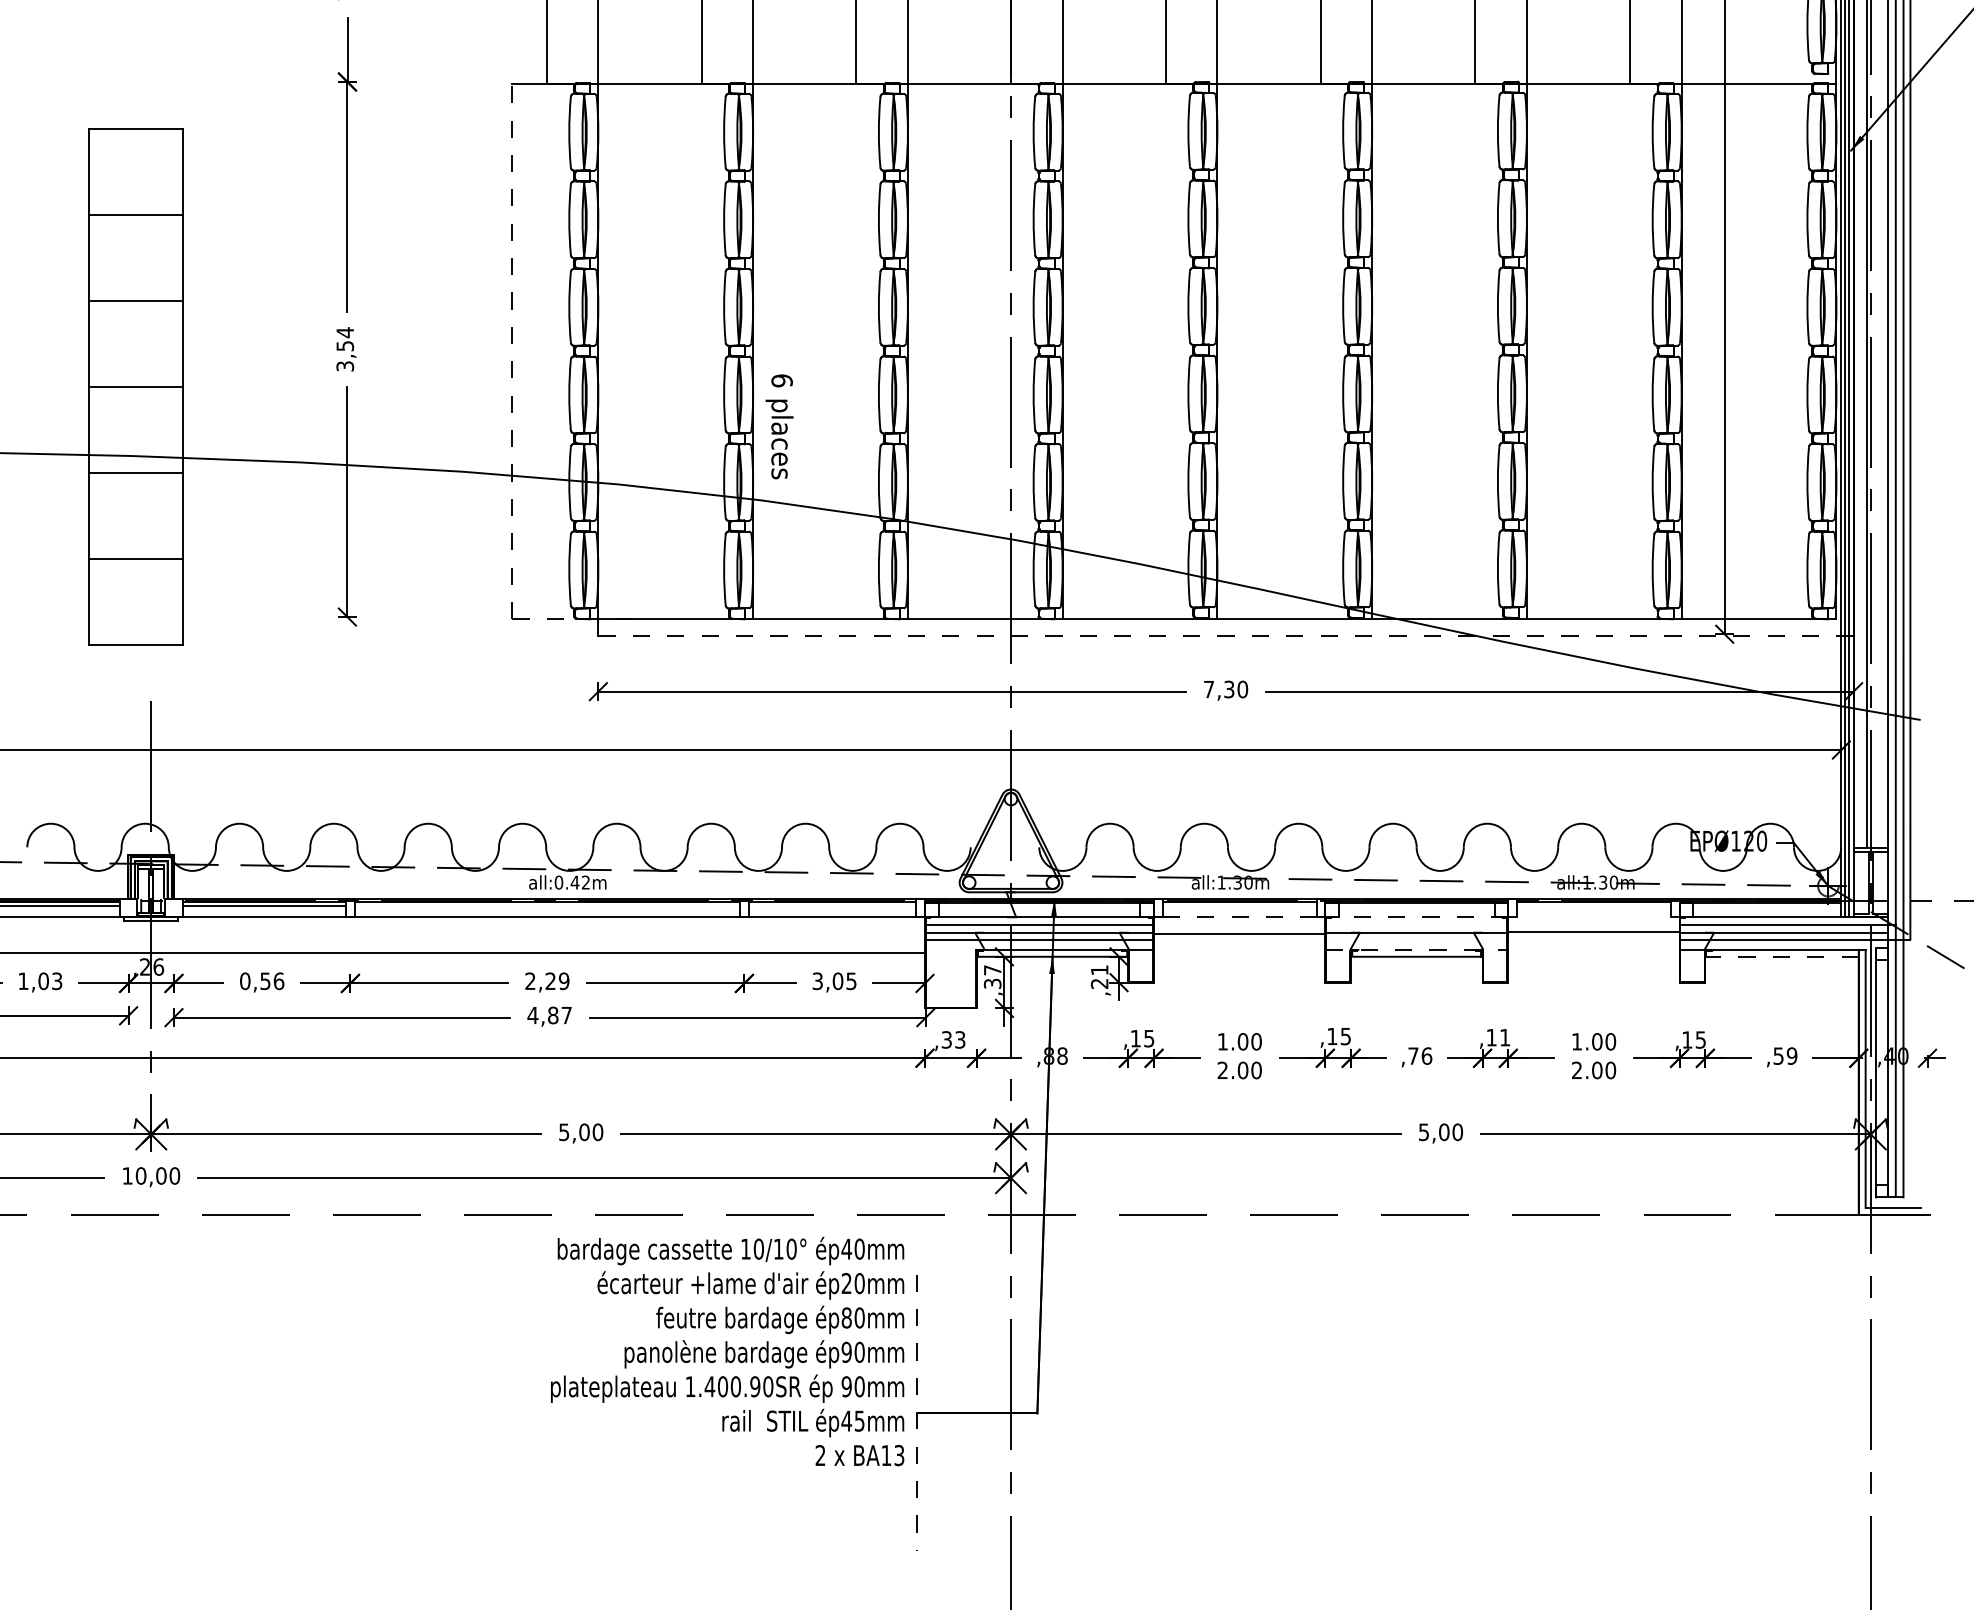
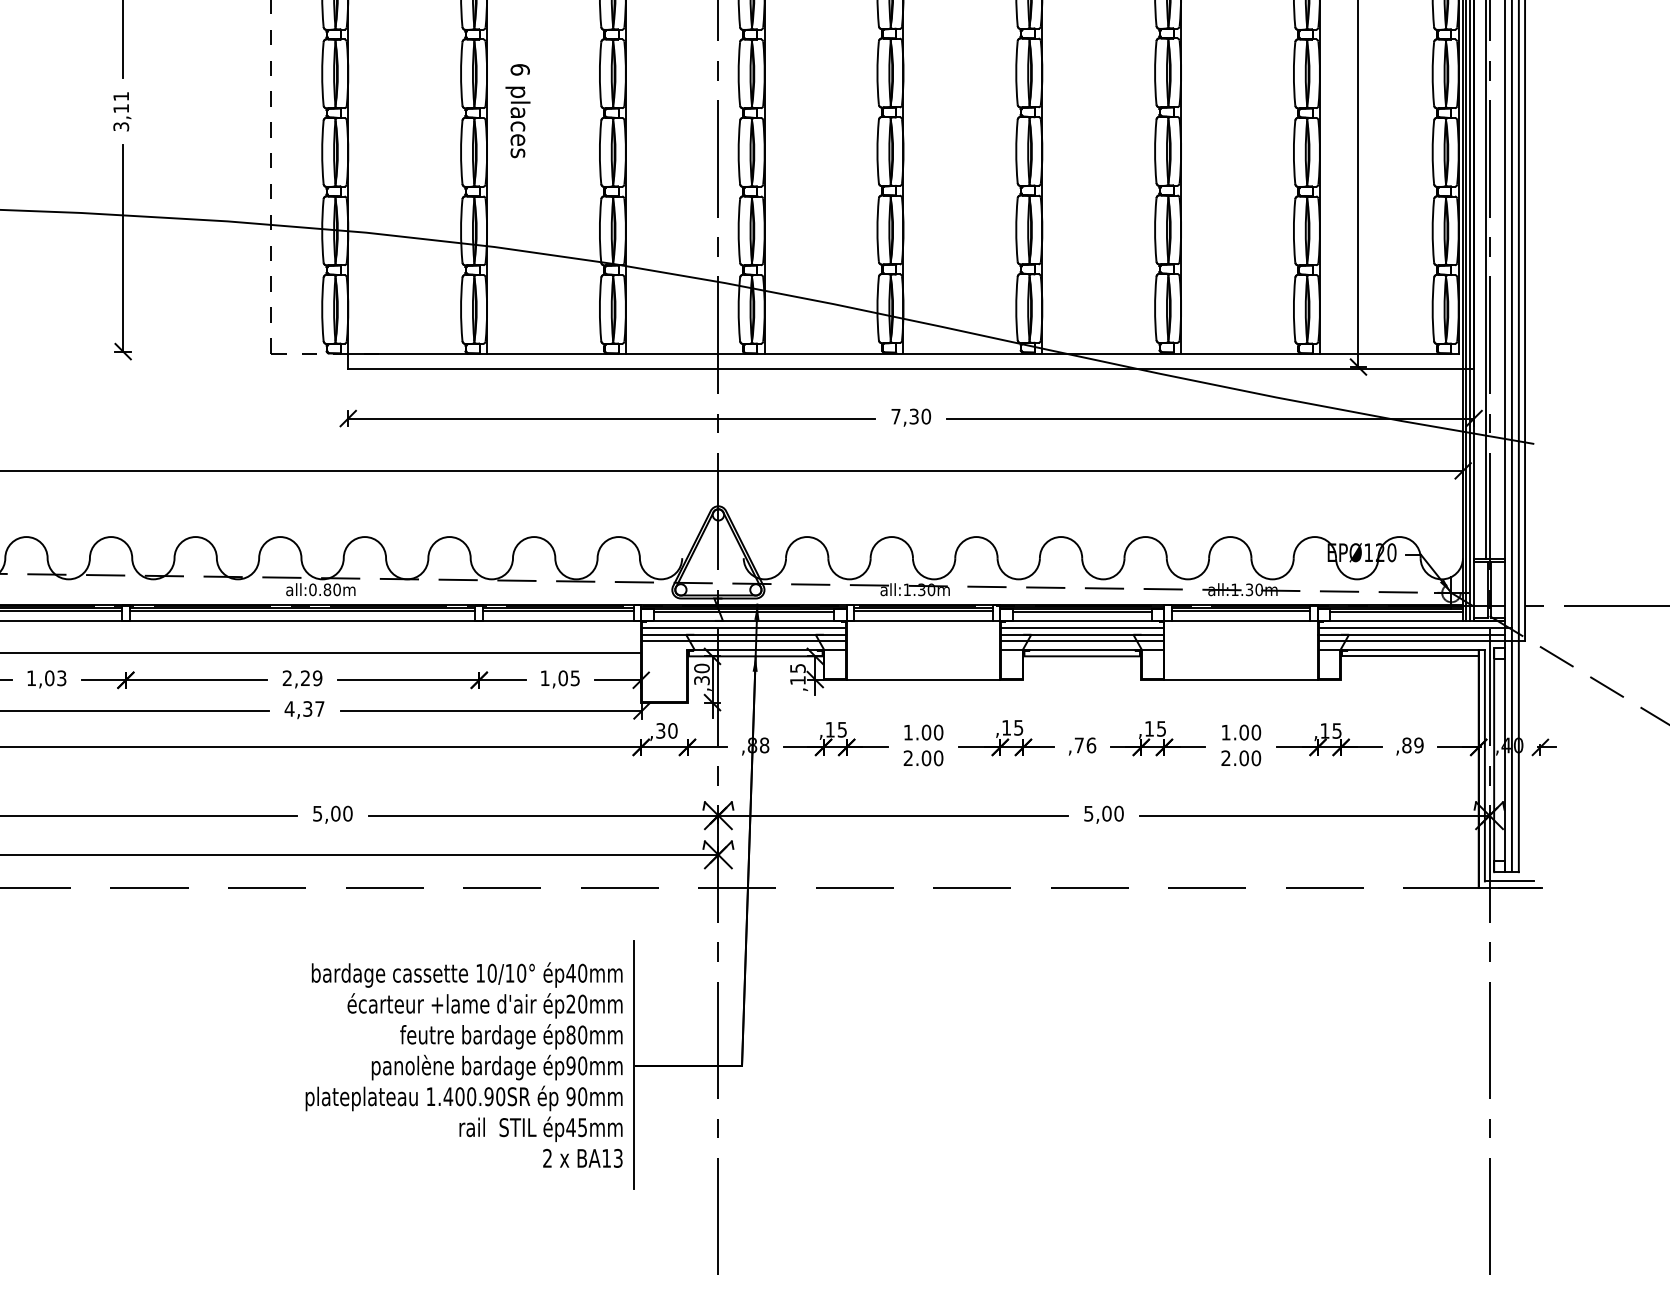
text: (345, 339) -> (121, 102), 3,54 -> 3,11
text: (779, 426) -> (517, 110), moved
line: (1226, 636) -> (911, 369), dashed -> solid
text: (580, 882) -> (332, 589), all:0.42m -> all:0.80m
line: (547, 905) -> (302, 610), added
line: (832, 905) -> (558, 610), added
line: (1239, 905) -> (923, 610), added
line: (1593, 905) -> (1240, 610), added
line: (1039, 907) -> (743, 612), added
line: (1416, 907) -> (1082, 612), added
line: (1767, 907) -> (1396, 612), added
line: (1240, 917) -> (924, 621), dashed -> solid
line: (1417, 917) -> (1082, 621), dashed -> solid
line: (1593, 917) -> (1240, 621), added
line: (1417, 924) -> (1082, 627), added
line: (1593, 931) -> (1240, 679), moved
line: (1239, 933) -> (923, 679), moved
line: (1417, 939) -> (1082, 640), added
line: (1417, 949) -> (1082, 649), dashed -> solid
line: (1782, 956) -> (1410, 656), dashed -> solid
text: (992, 970) -> (701, 668), ,37 -> ,30
text: (1099, 976) -> (797, 674), ,21 -> ,15
text: (262, 981) -> (47, 678), 0,56 -> 1,03
text: (817, 981) -> (544, 678), 3,05 -> 1,05
text: (553, 1015) -> (308, 709), 4,87 -> 4,37
text: (1505, 1037) -> (1161, 728), ,11 -> ,15
text: (960, 1039) -> (673, 730), ,33 -> ,30
text: (1778, 1055) -> (1406, 744), ,59 -> ,89
text: (727, 1351) -> (464, 1065), moved
line: (916, 1413) -> (633, 1065), dashed -> solid

